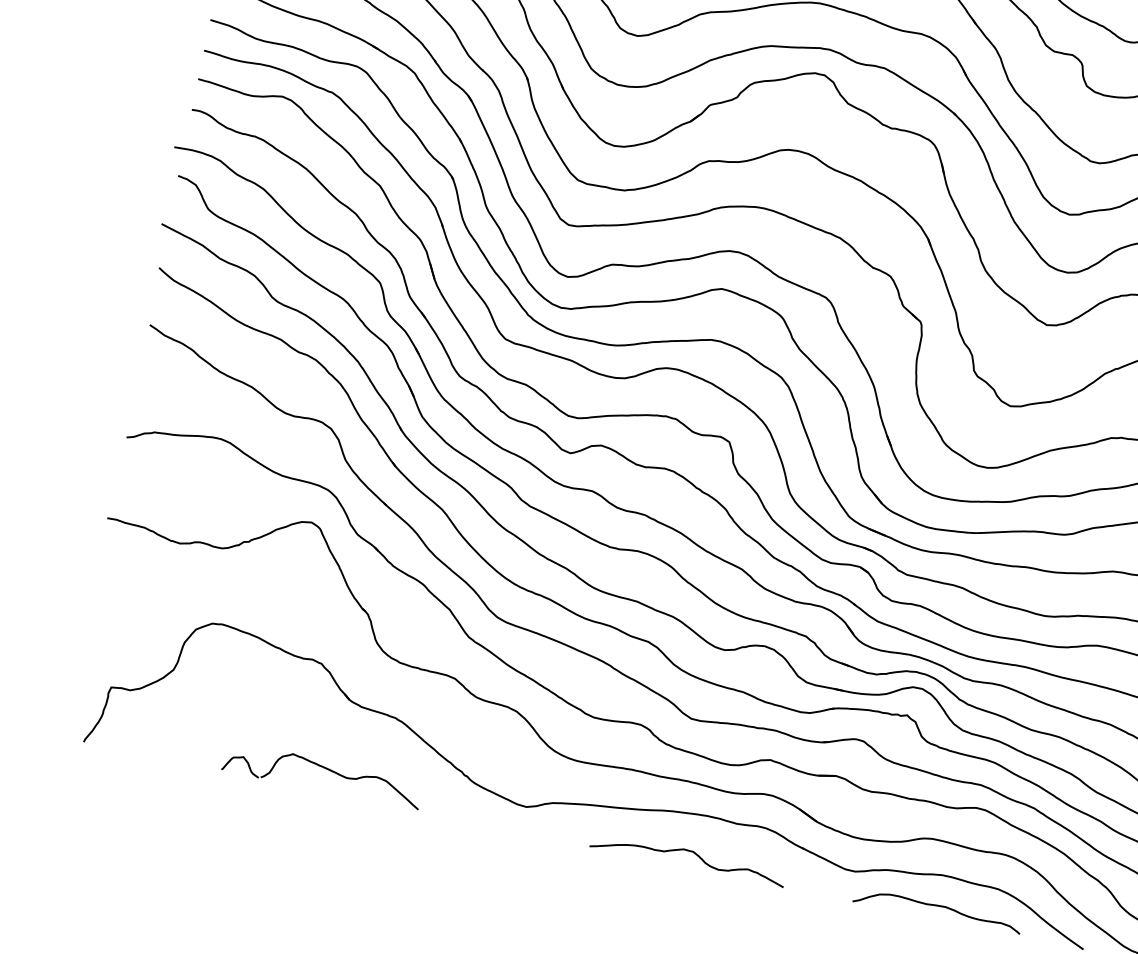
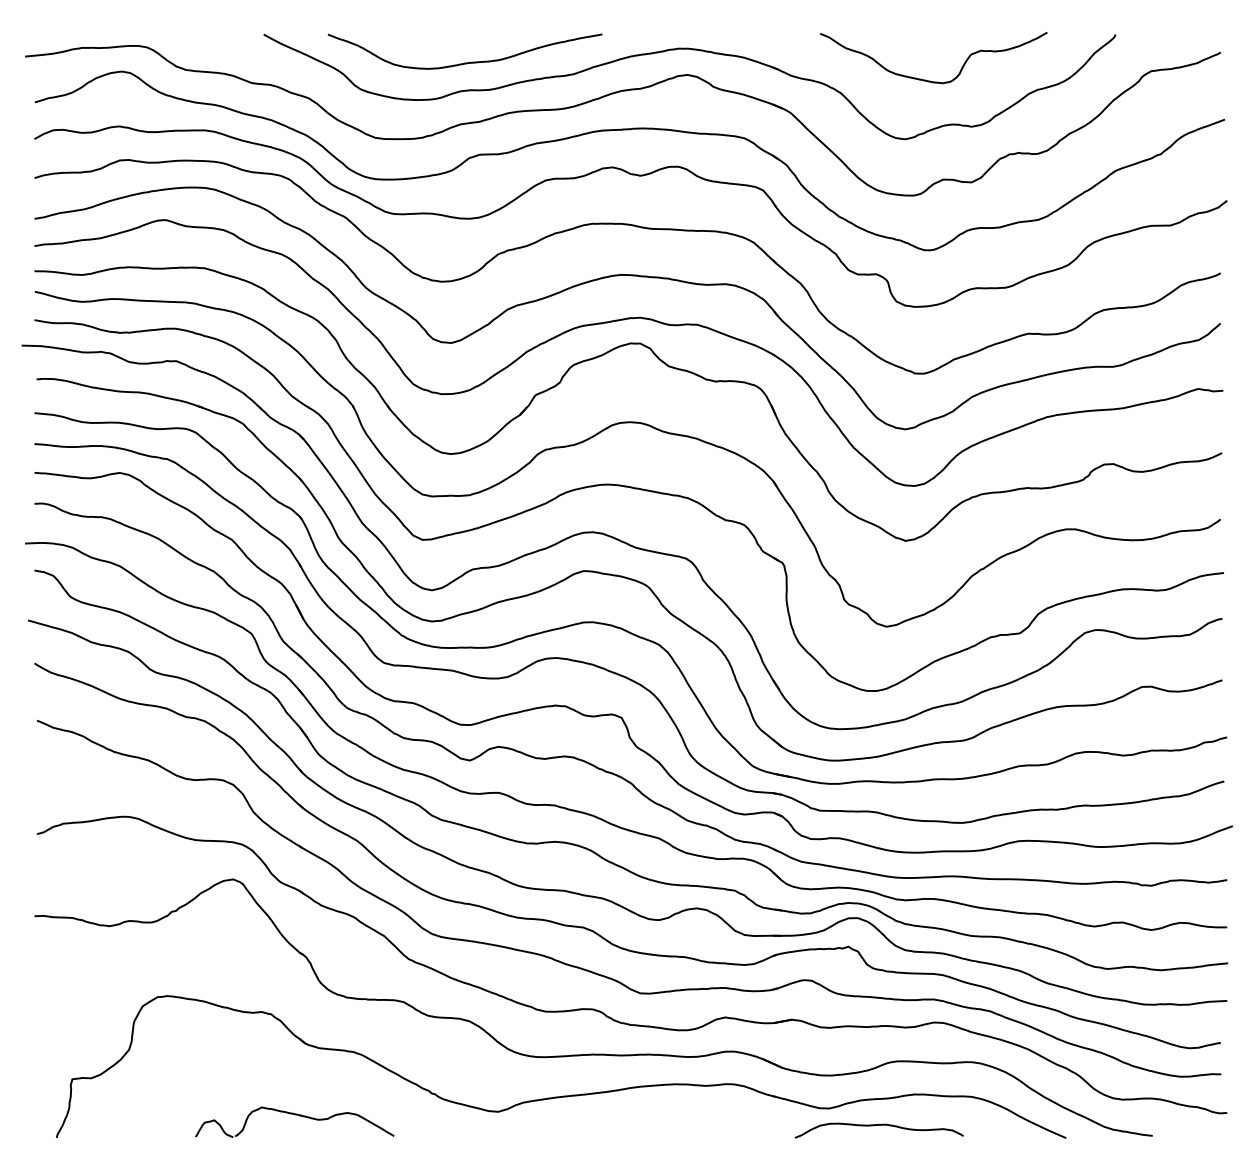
curve: (689, 851) -> (665, 1122), removed
curve: (937, 906) -> (878, 1125), moved

